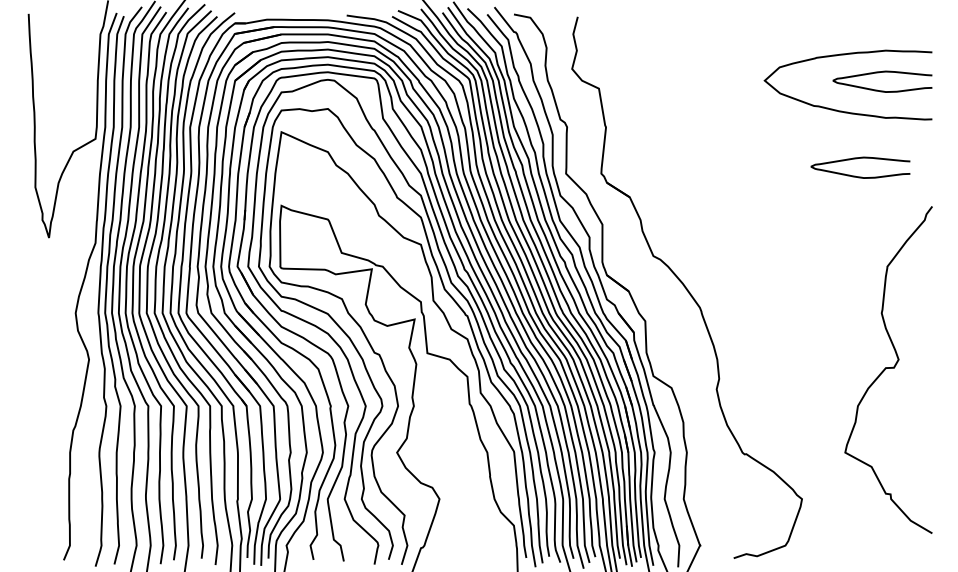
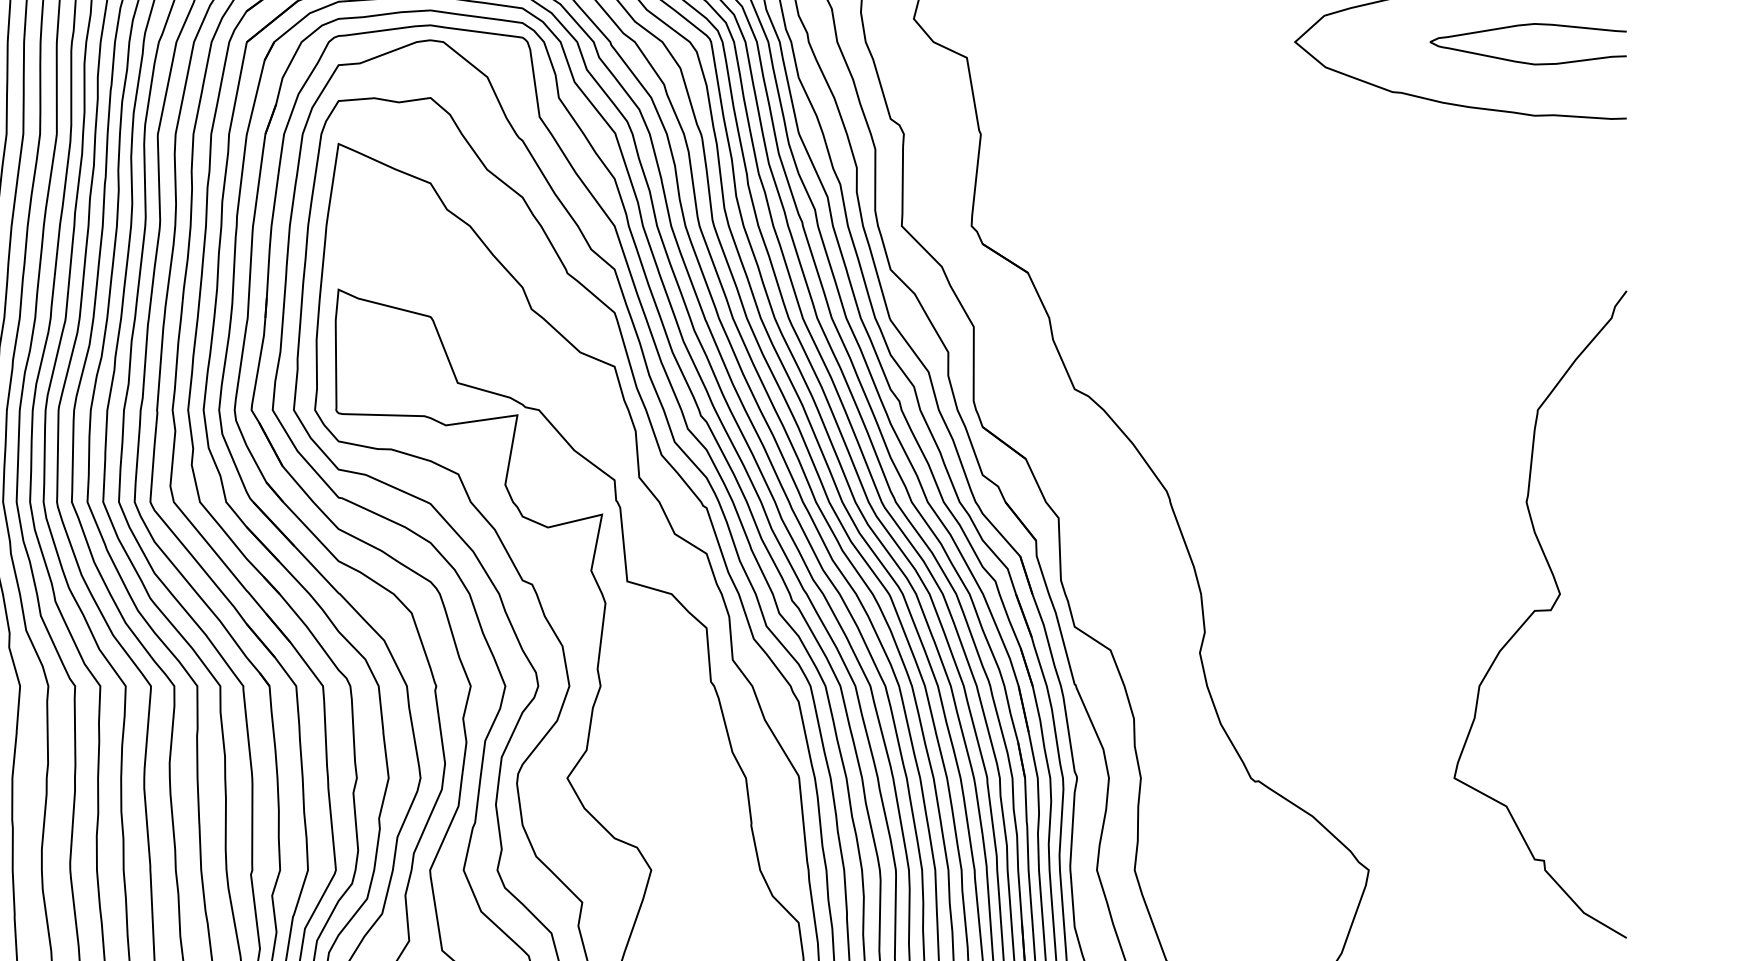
curve: (856, 159) -> (1476, 198), removed

